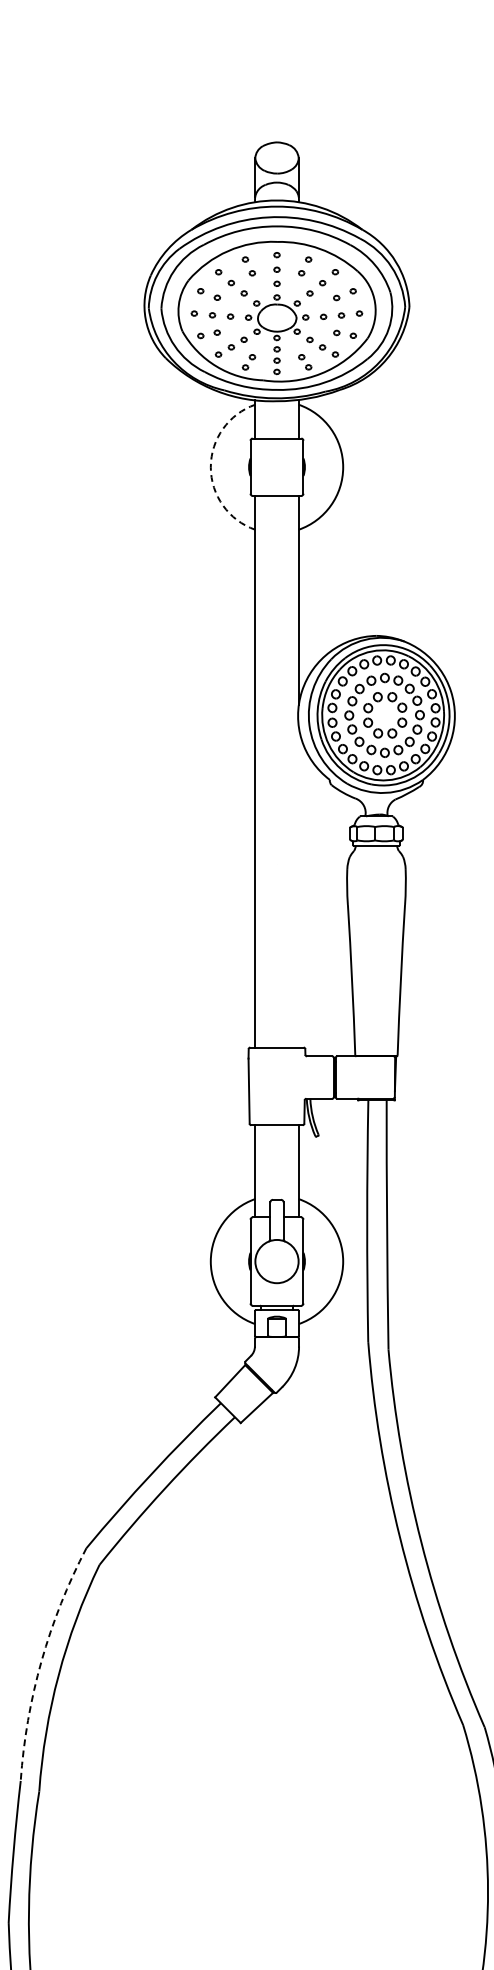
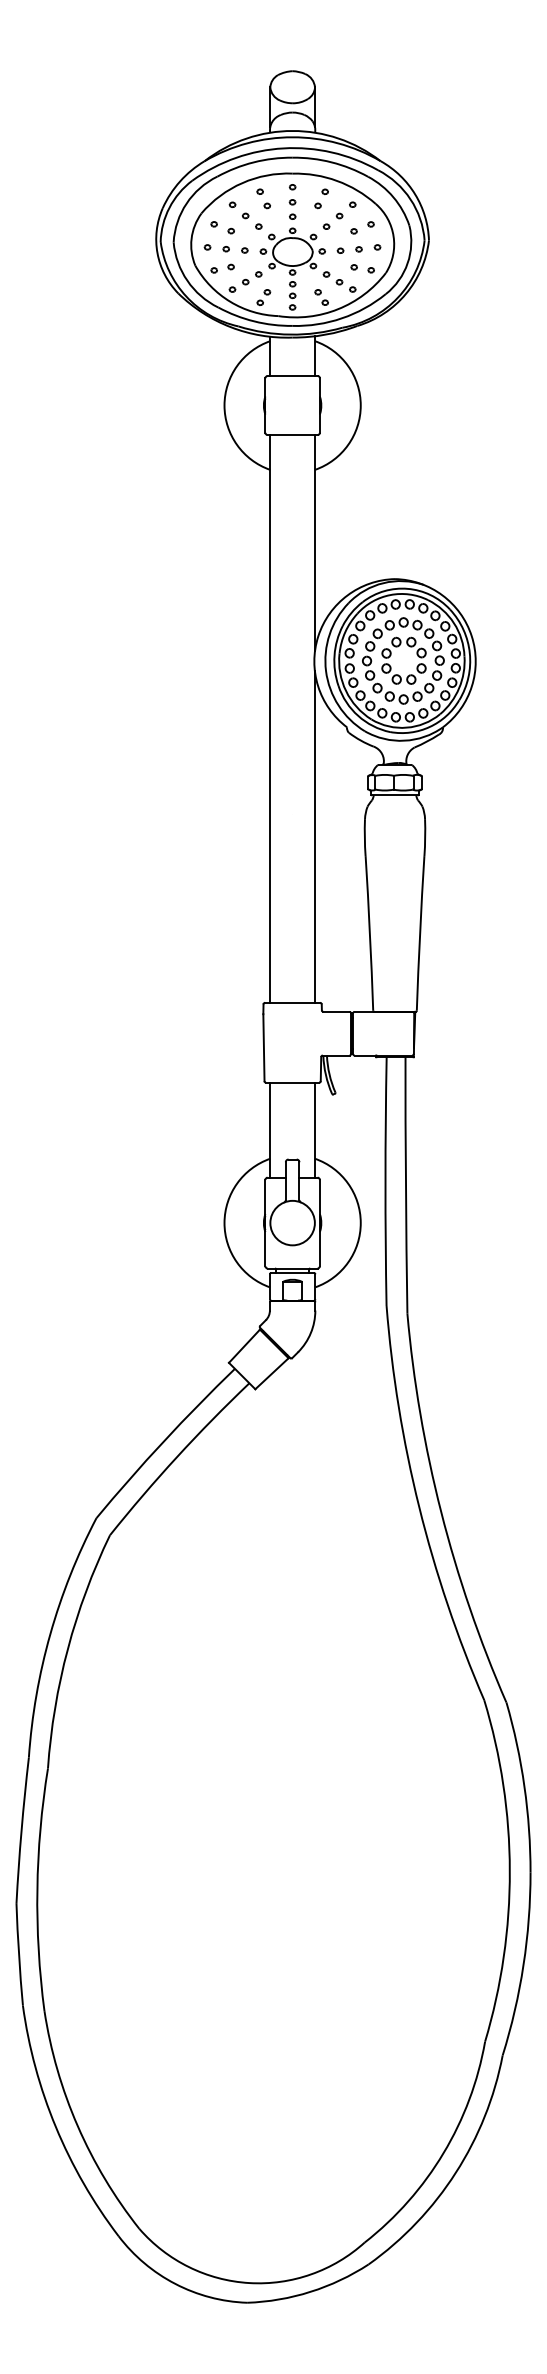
arc: (210, 467) -> (224, 405), dashed -> solid
line: (298, 885) -> (314, 836), added
arc: (41, 1661) -> (50, 1634), dashed -> solid

